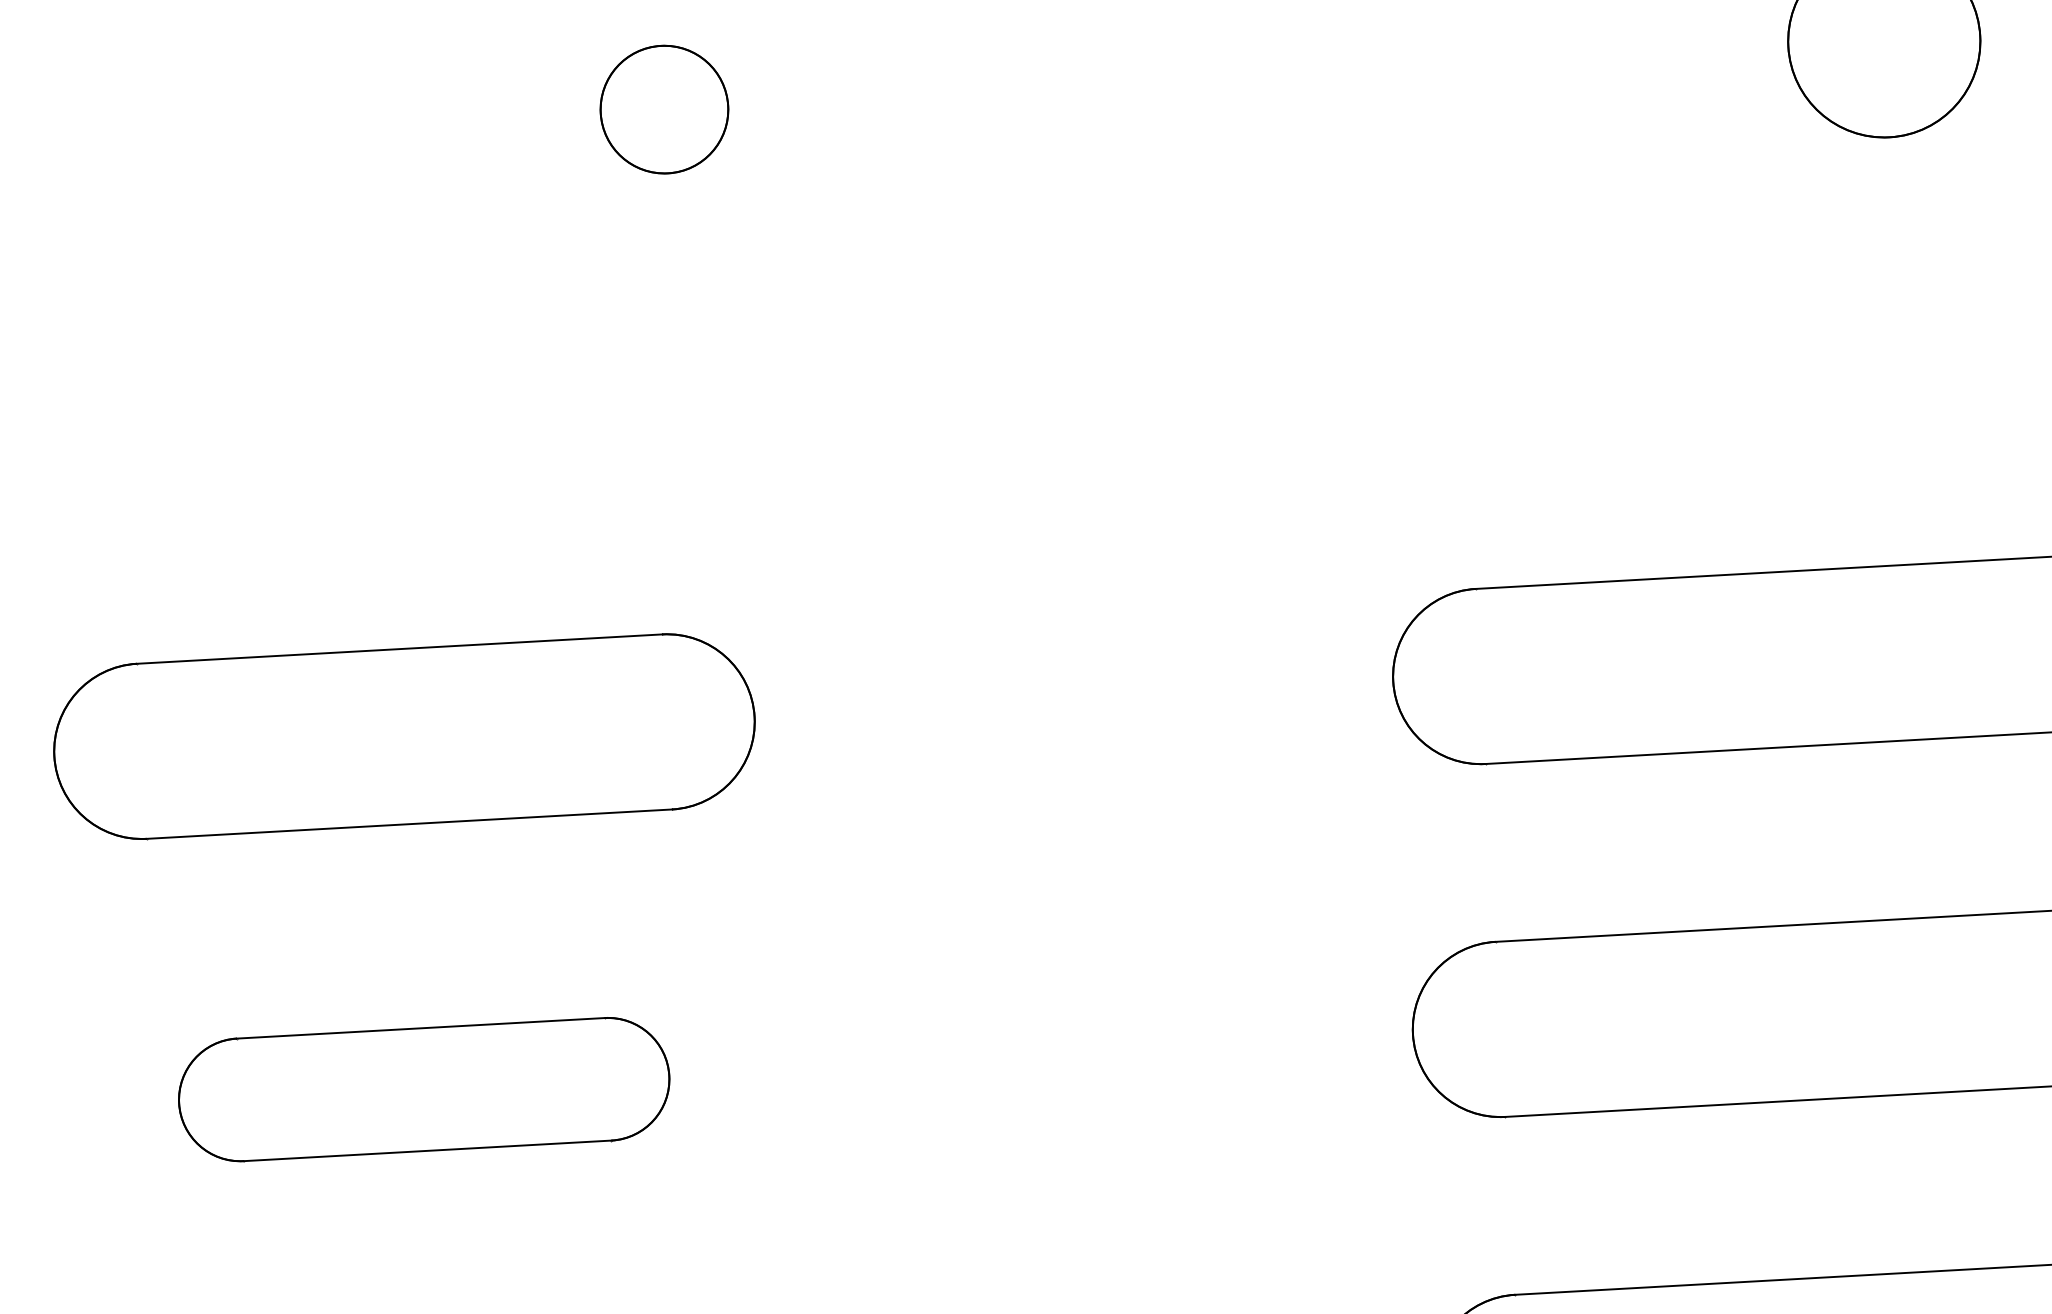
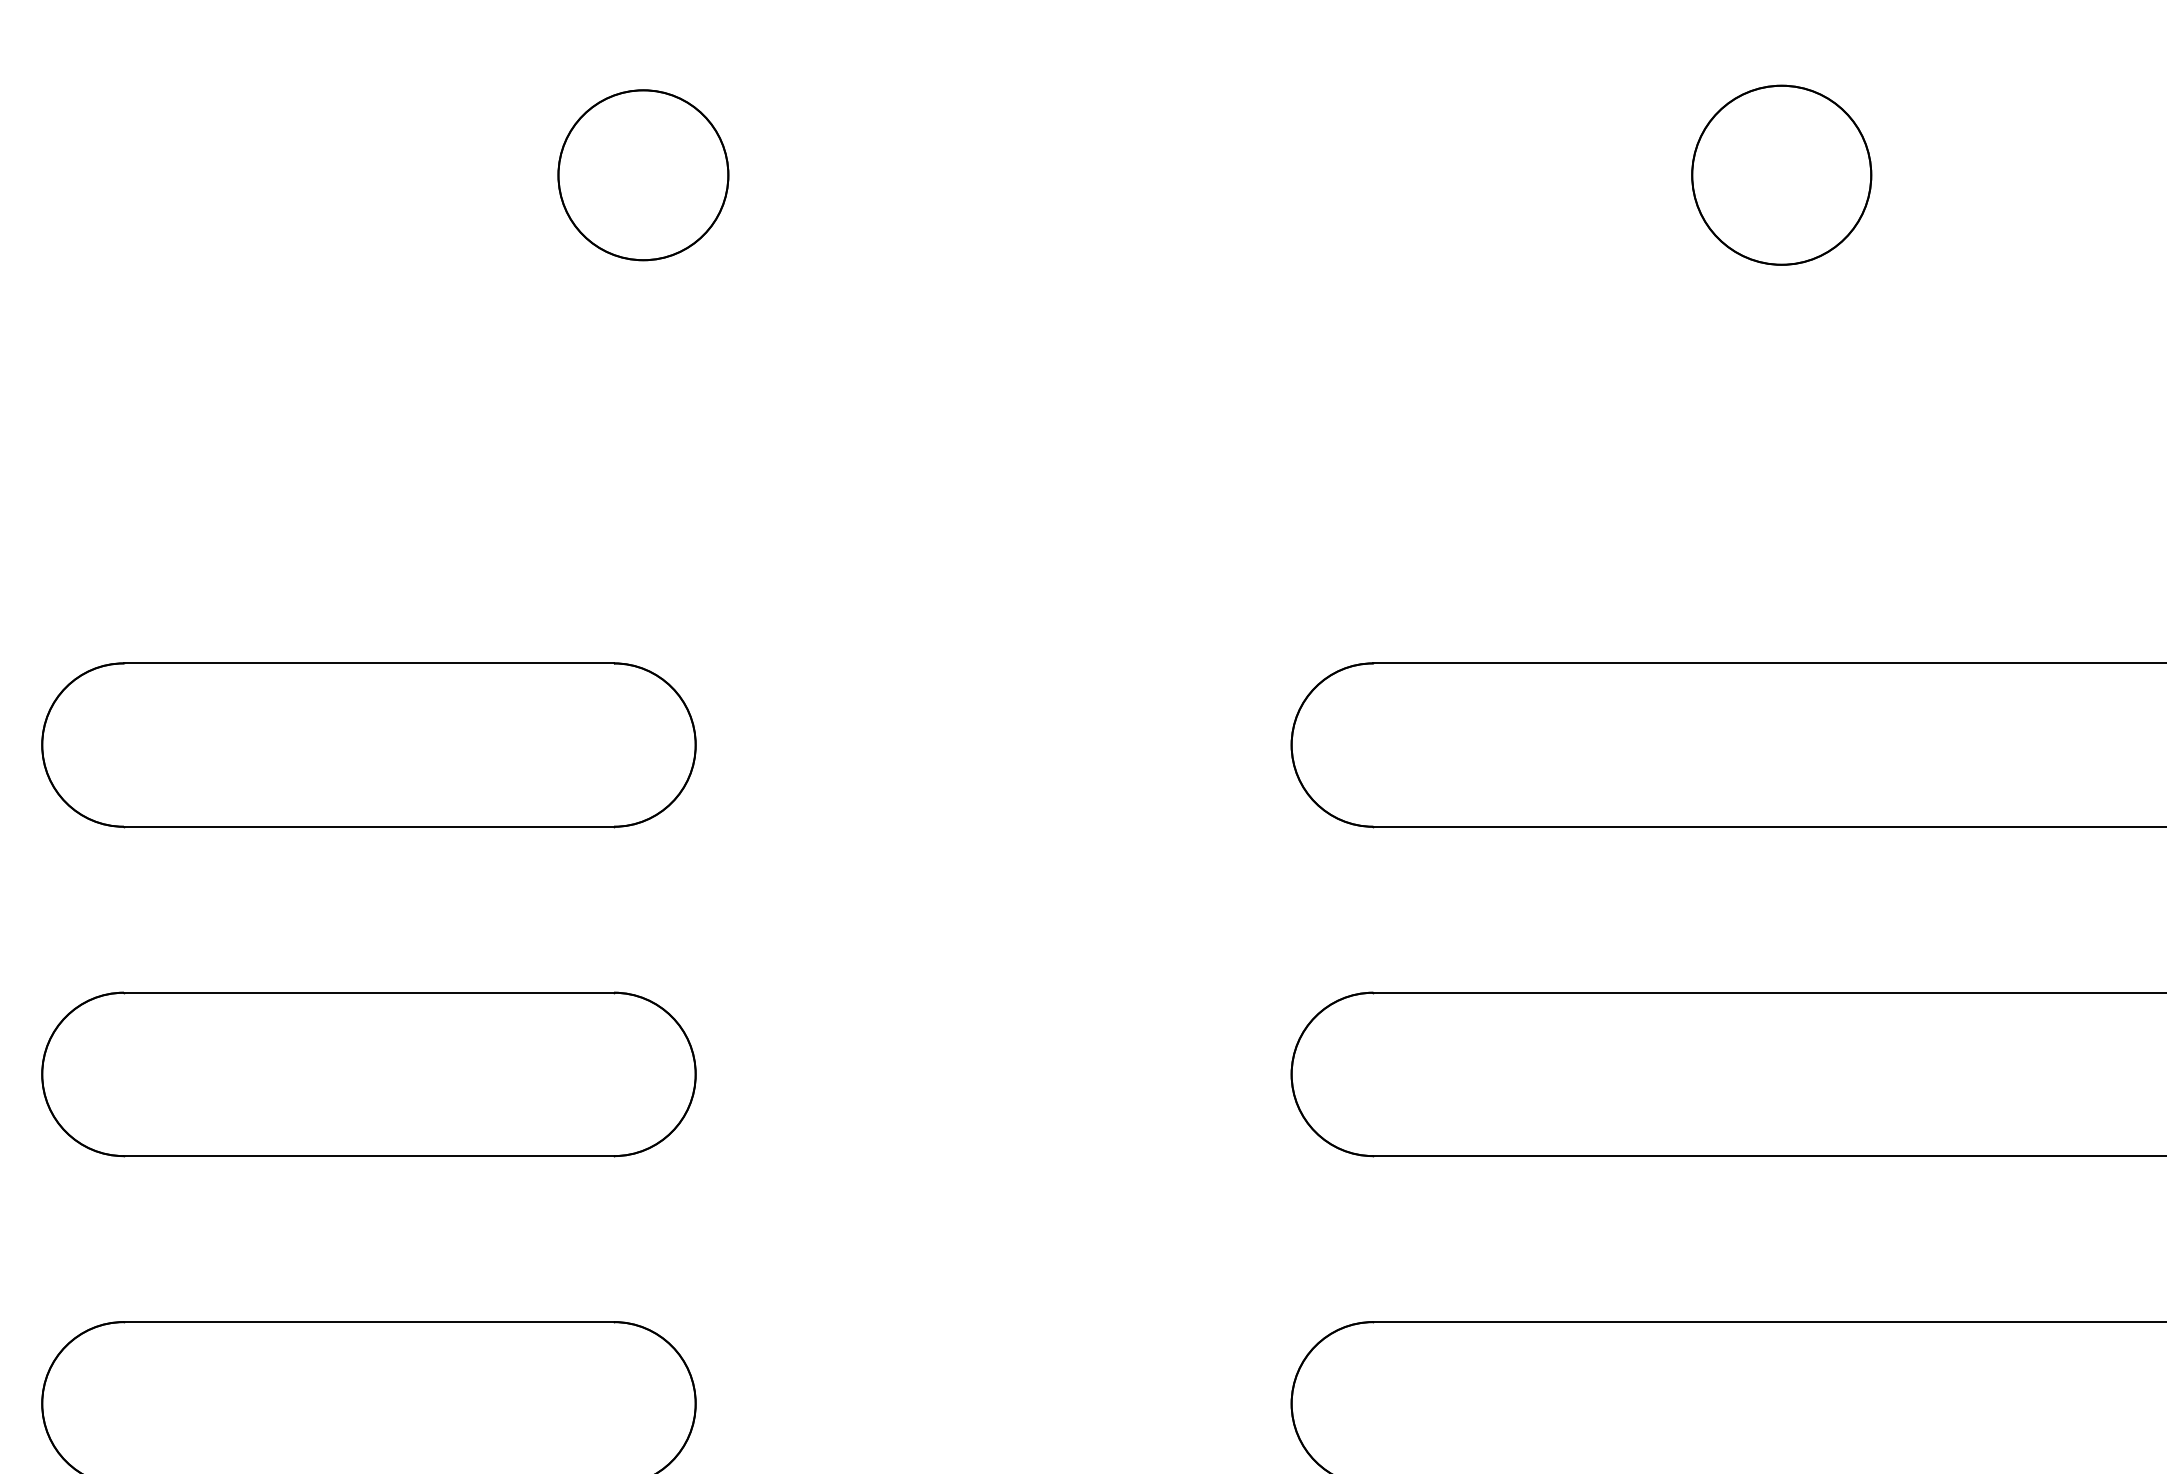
part: (664, 109) -> (643, 175), size x1.43
part: (423, 1089) -> (368, 1074), size x1.43

